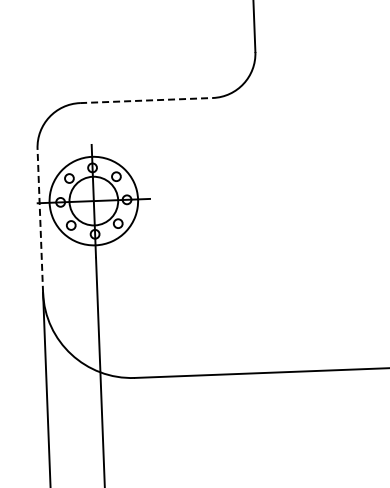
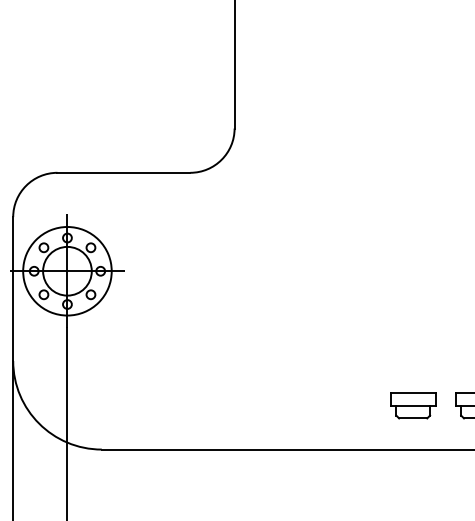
line: (147, 100) -> (124, 172), dashed -> solid
line: (40, 221) -> (13, 289), dashed -> solid

